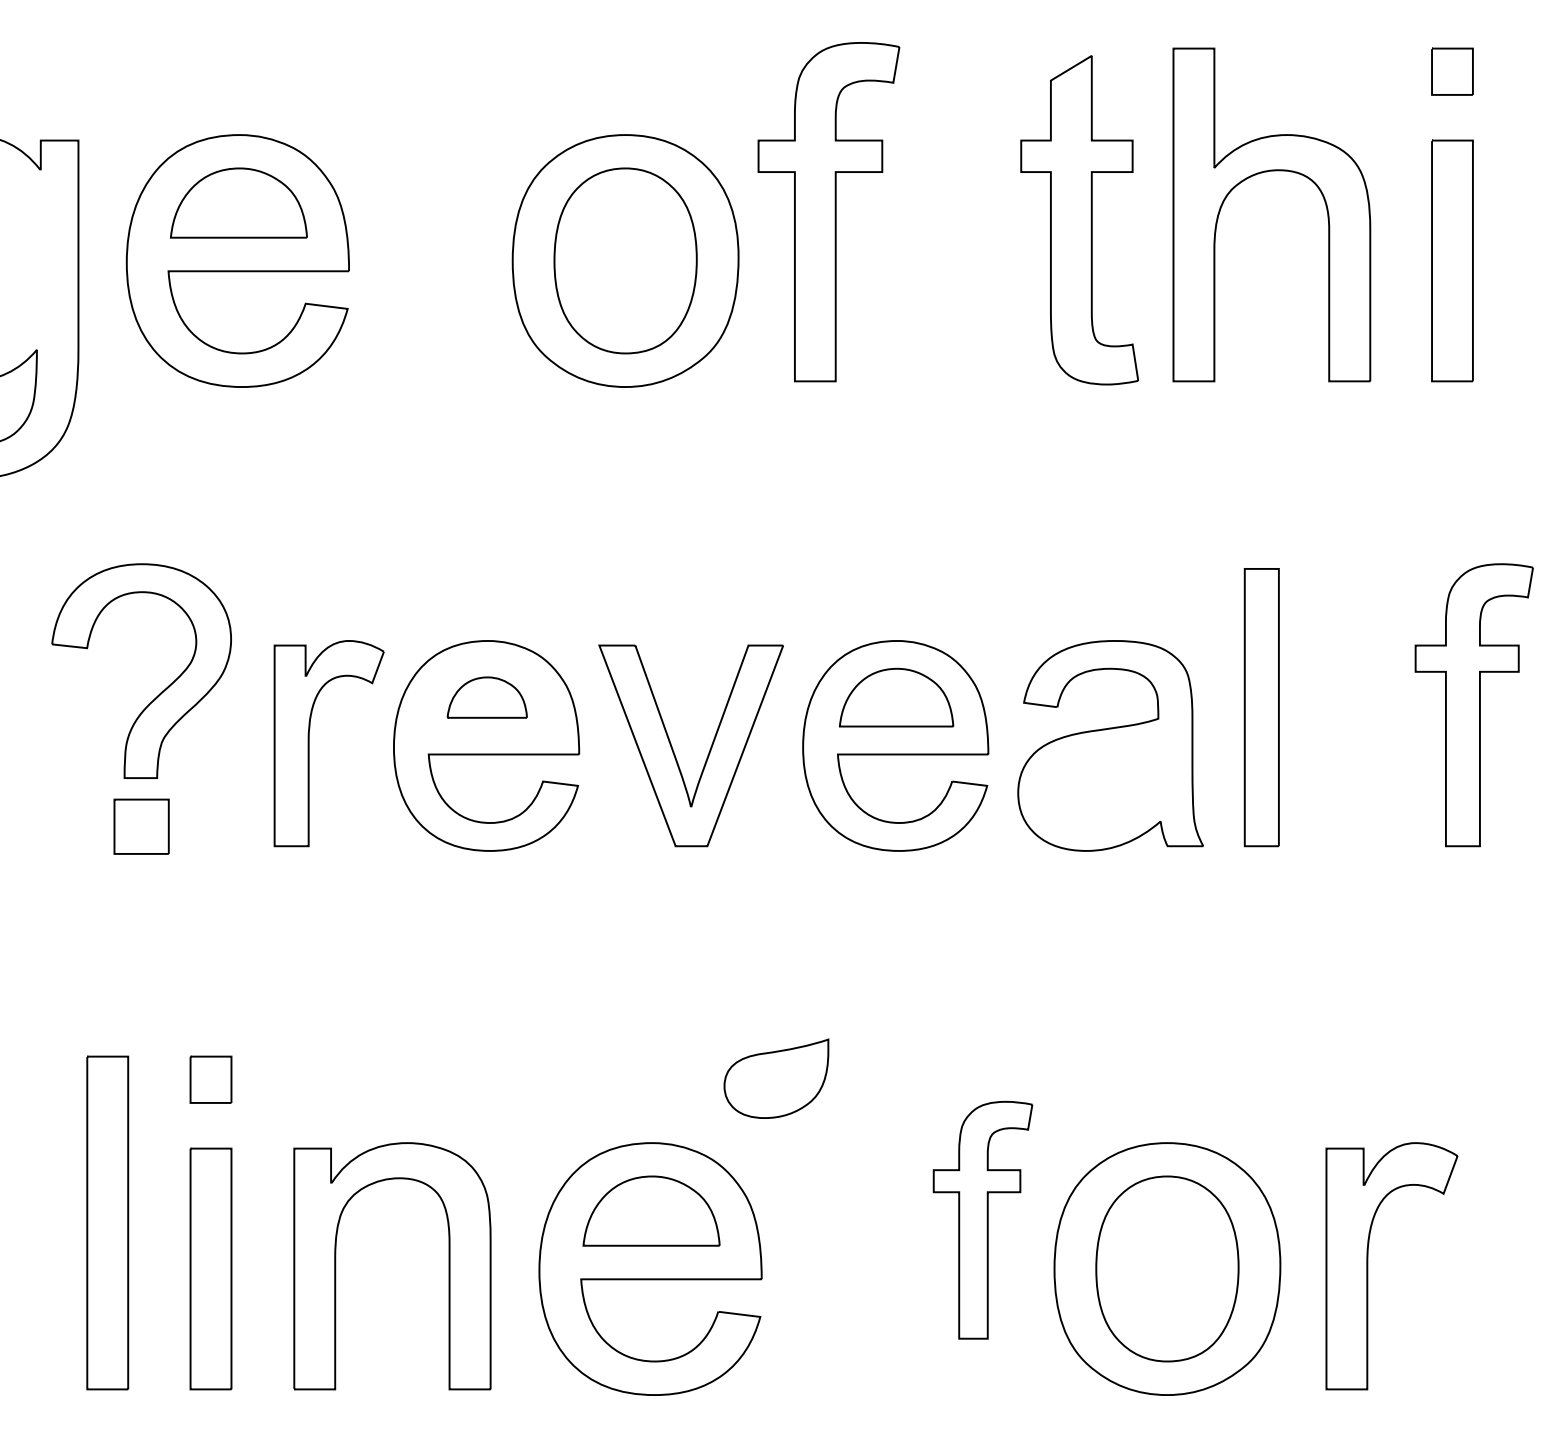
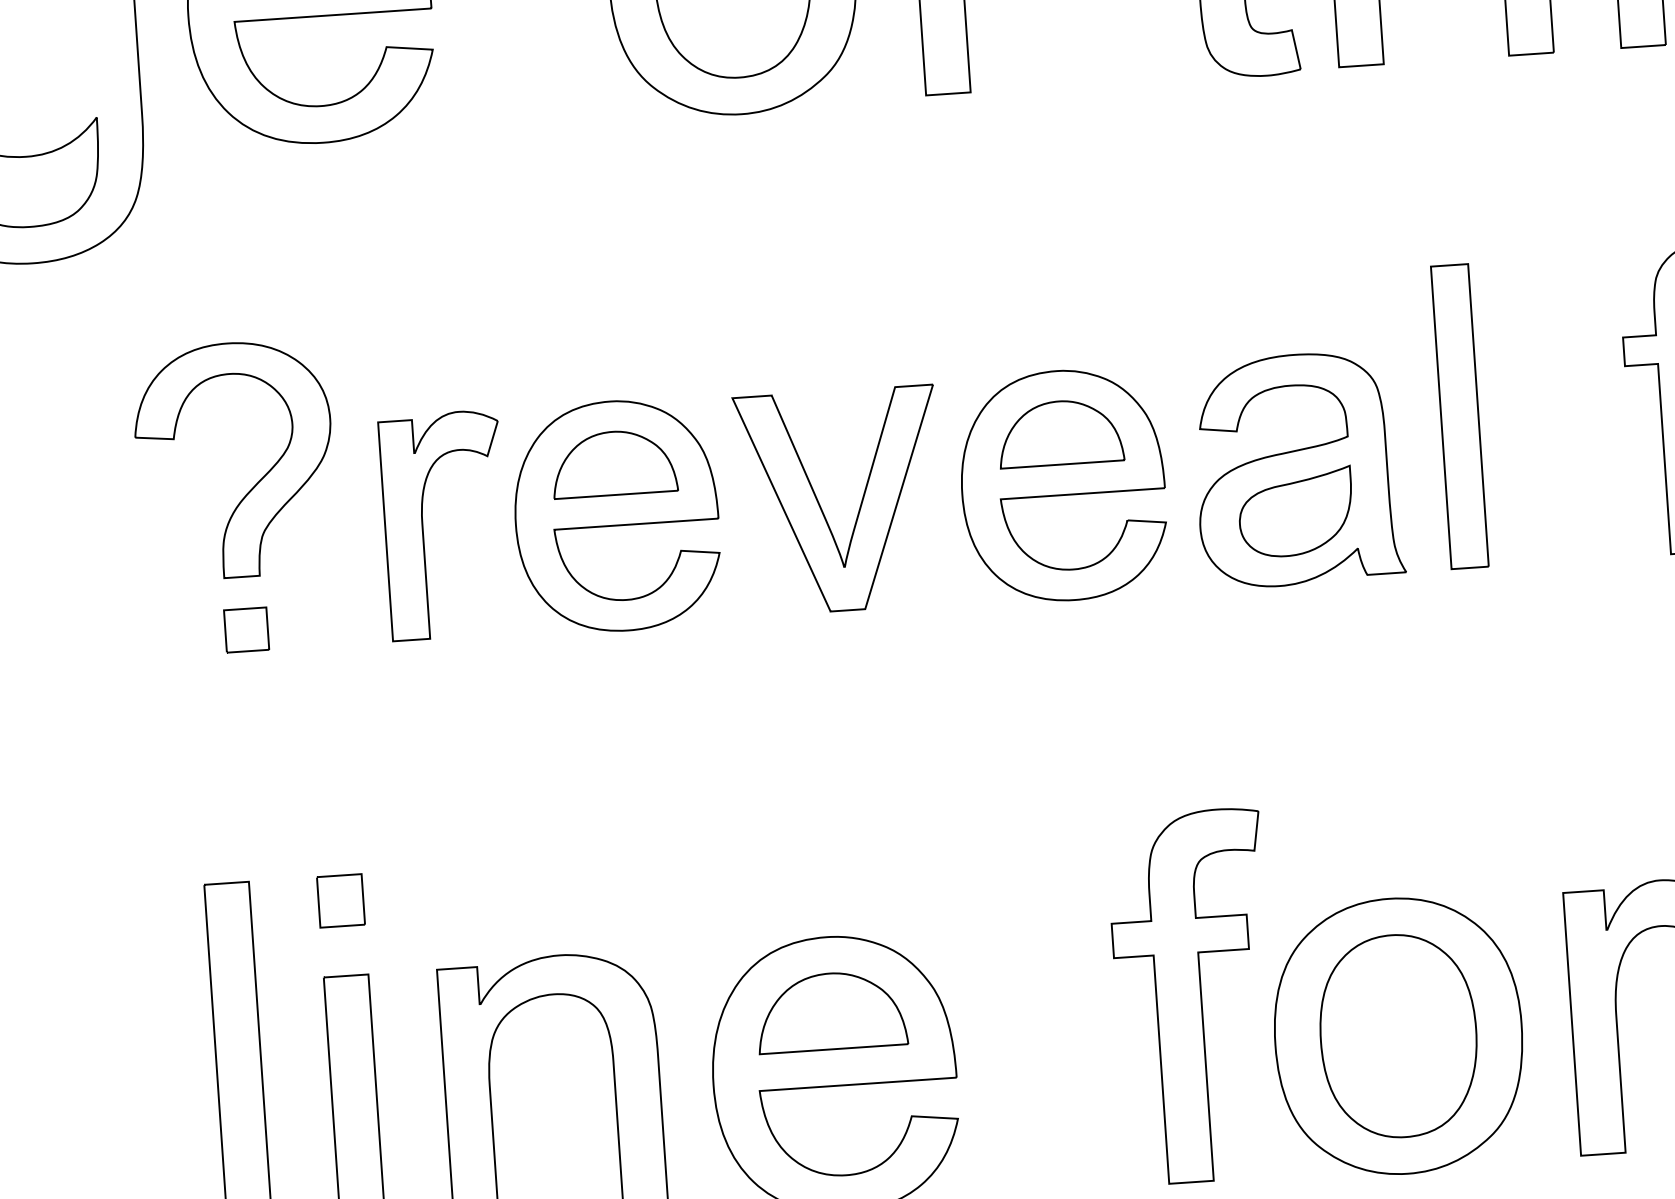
part: (486, 697) -> (613, 463), size x1.43
part: (141, 826) -> (246, 629), size x0.71
part: (776, 1078) -> (1296, 512), moved
part: (982, 1220) -> (1193, 997), size x1.43

